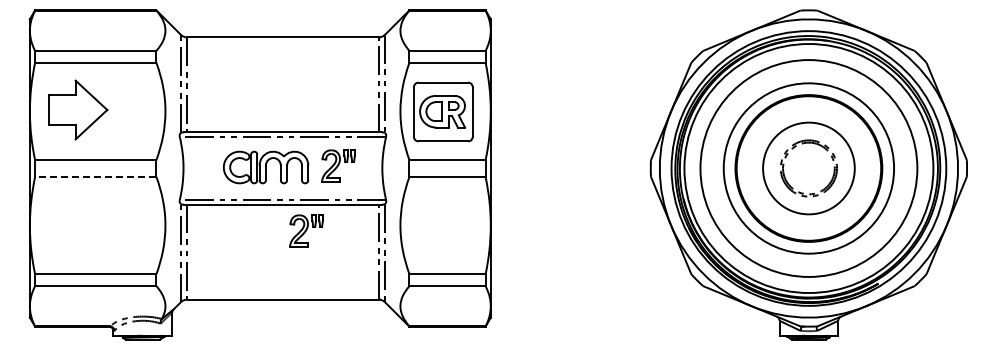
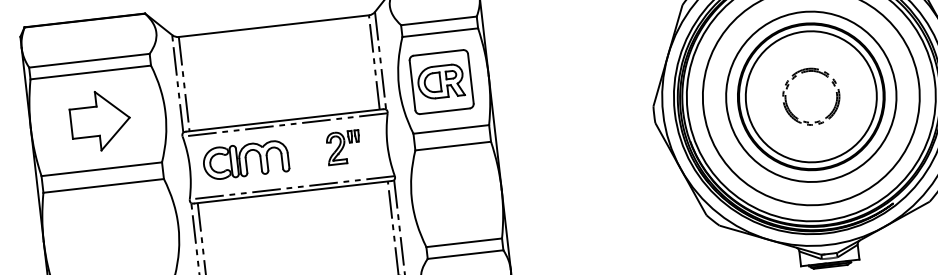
part: (78, 109) -> (100, 120), moved
part: (266, 167) -> (246, 160), moved
circle: (808, 168) -> (810, 96), size x1.43
line: (95, 176) -> (103, 185), dashed -> solid
part: (306, 230) -> (319, 215), removed

